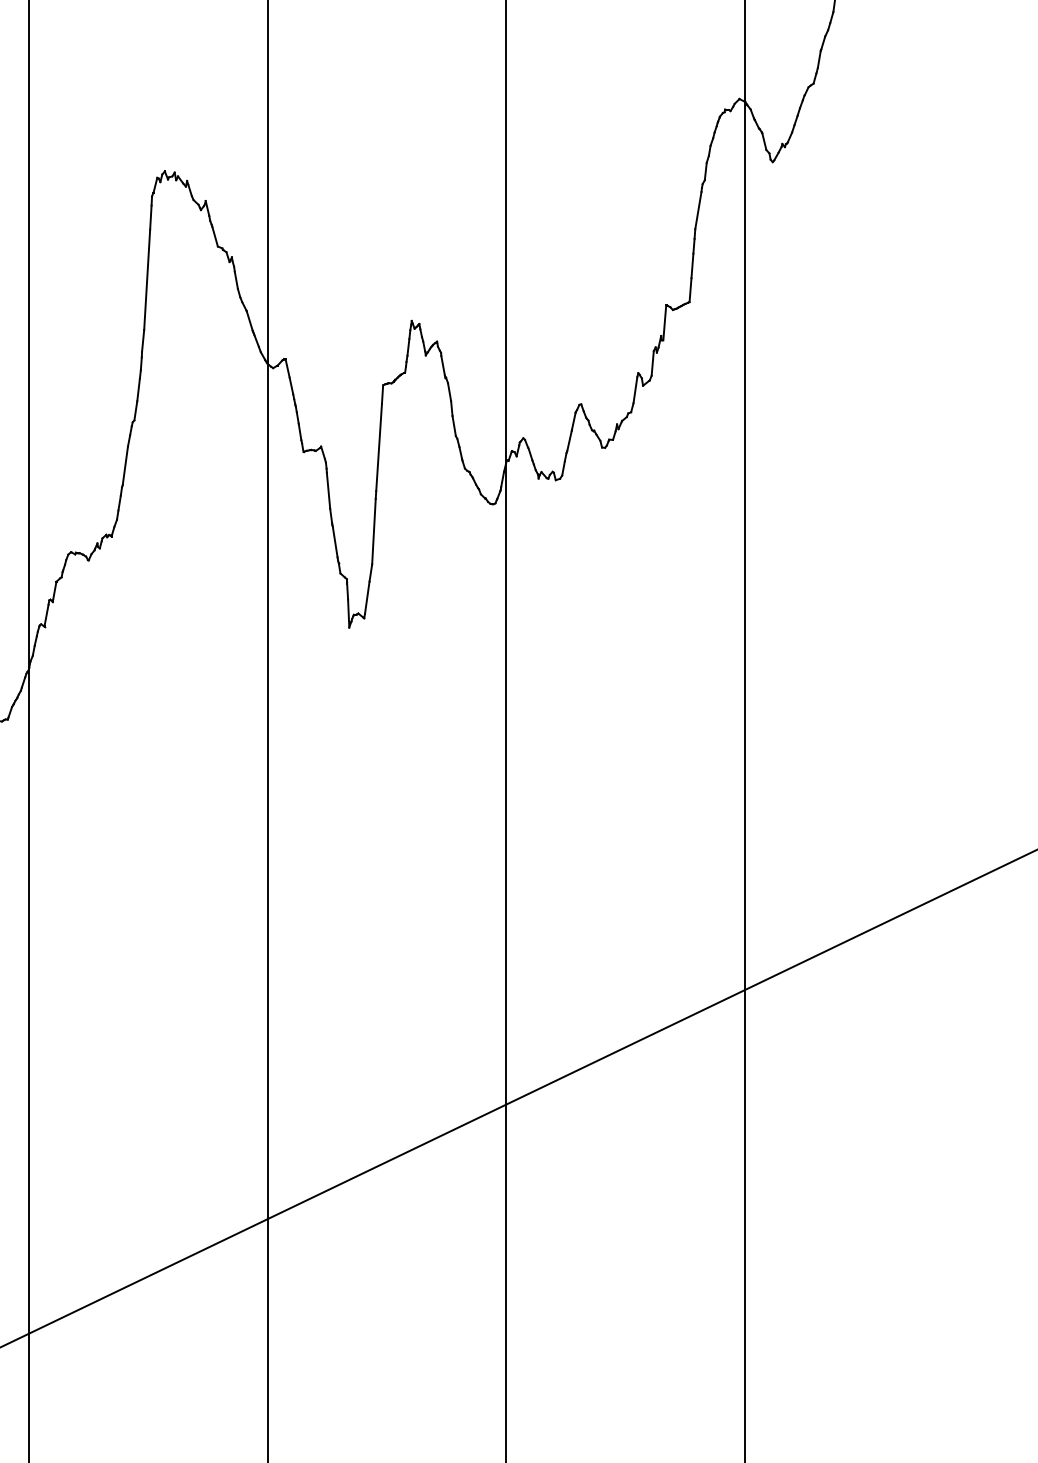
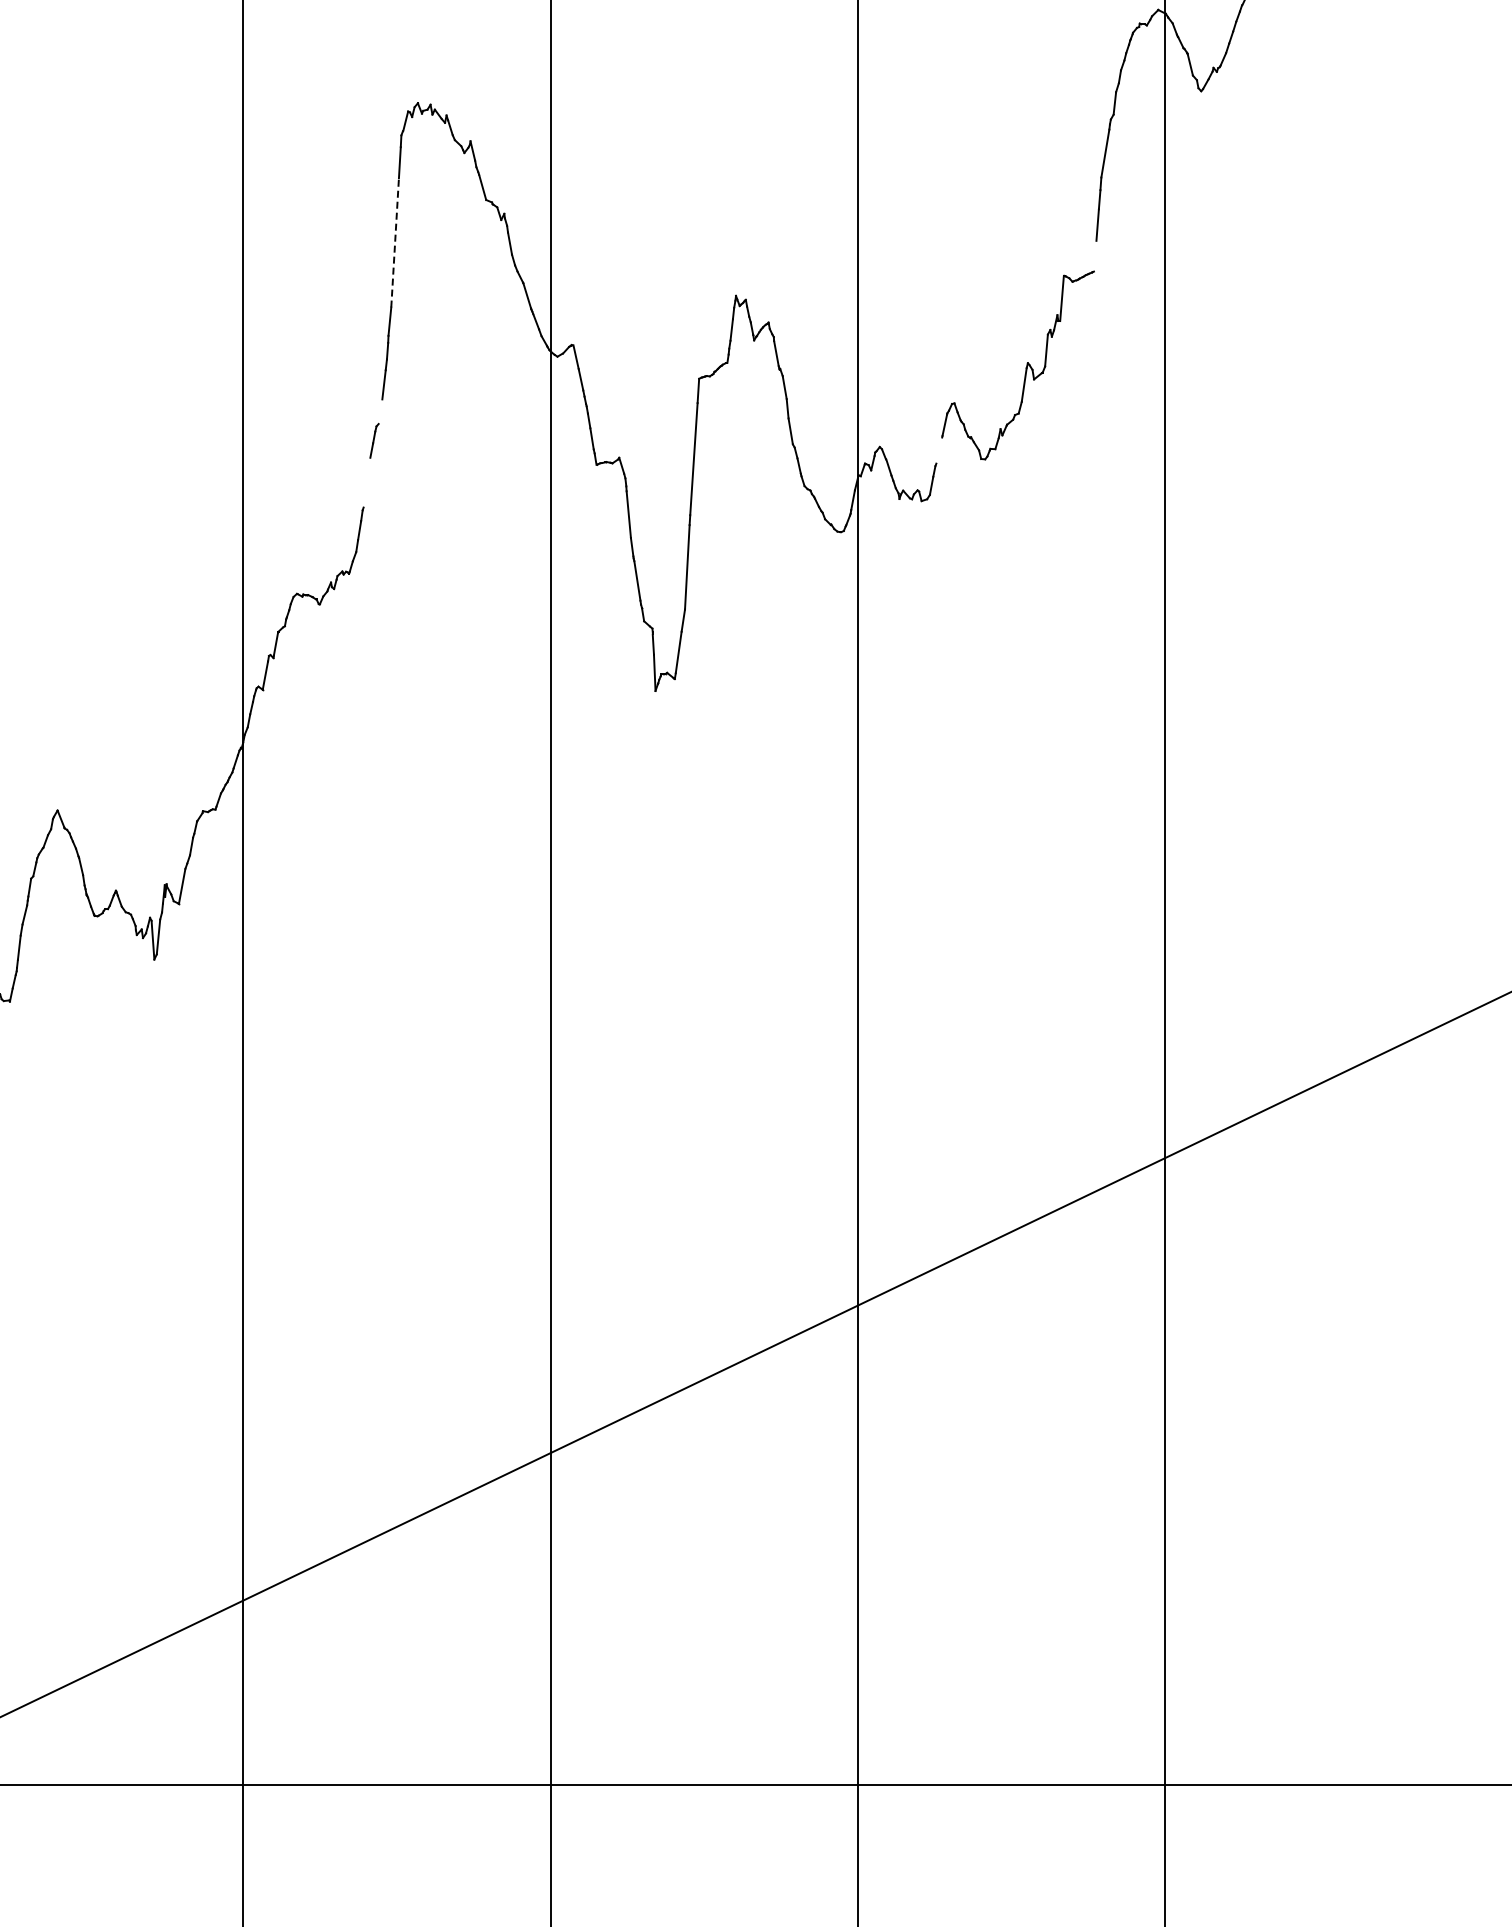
line: (147, 279) -> (395, 242), solid -> dashed
line: (689, 289) -> (1094, 255), removed
line: (135, 410) -> (380, 411), removed
line: (569, 440) -> (939, 450), removed
line: (124, 465) -> (366, 482), removed

